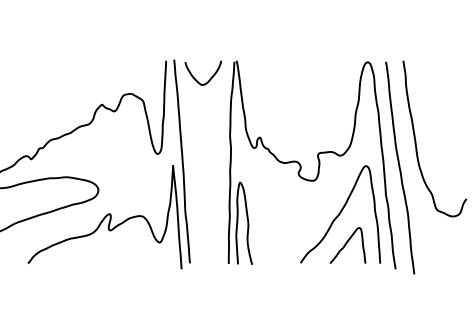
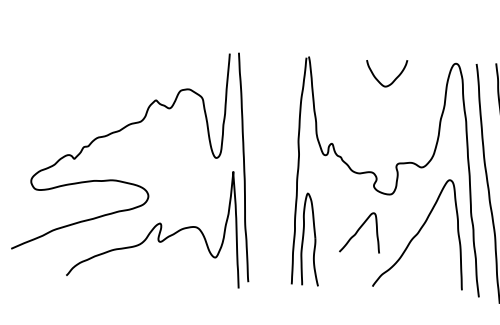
curve: (209, 78) -> (393, 79), moved
curve: (346, 244) -> (358, 231), moved

